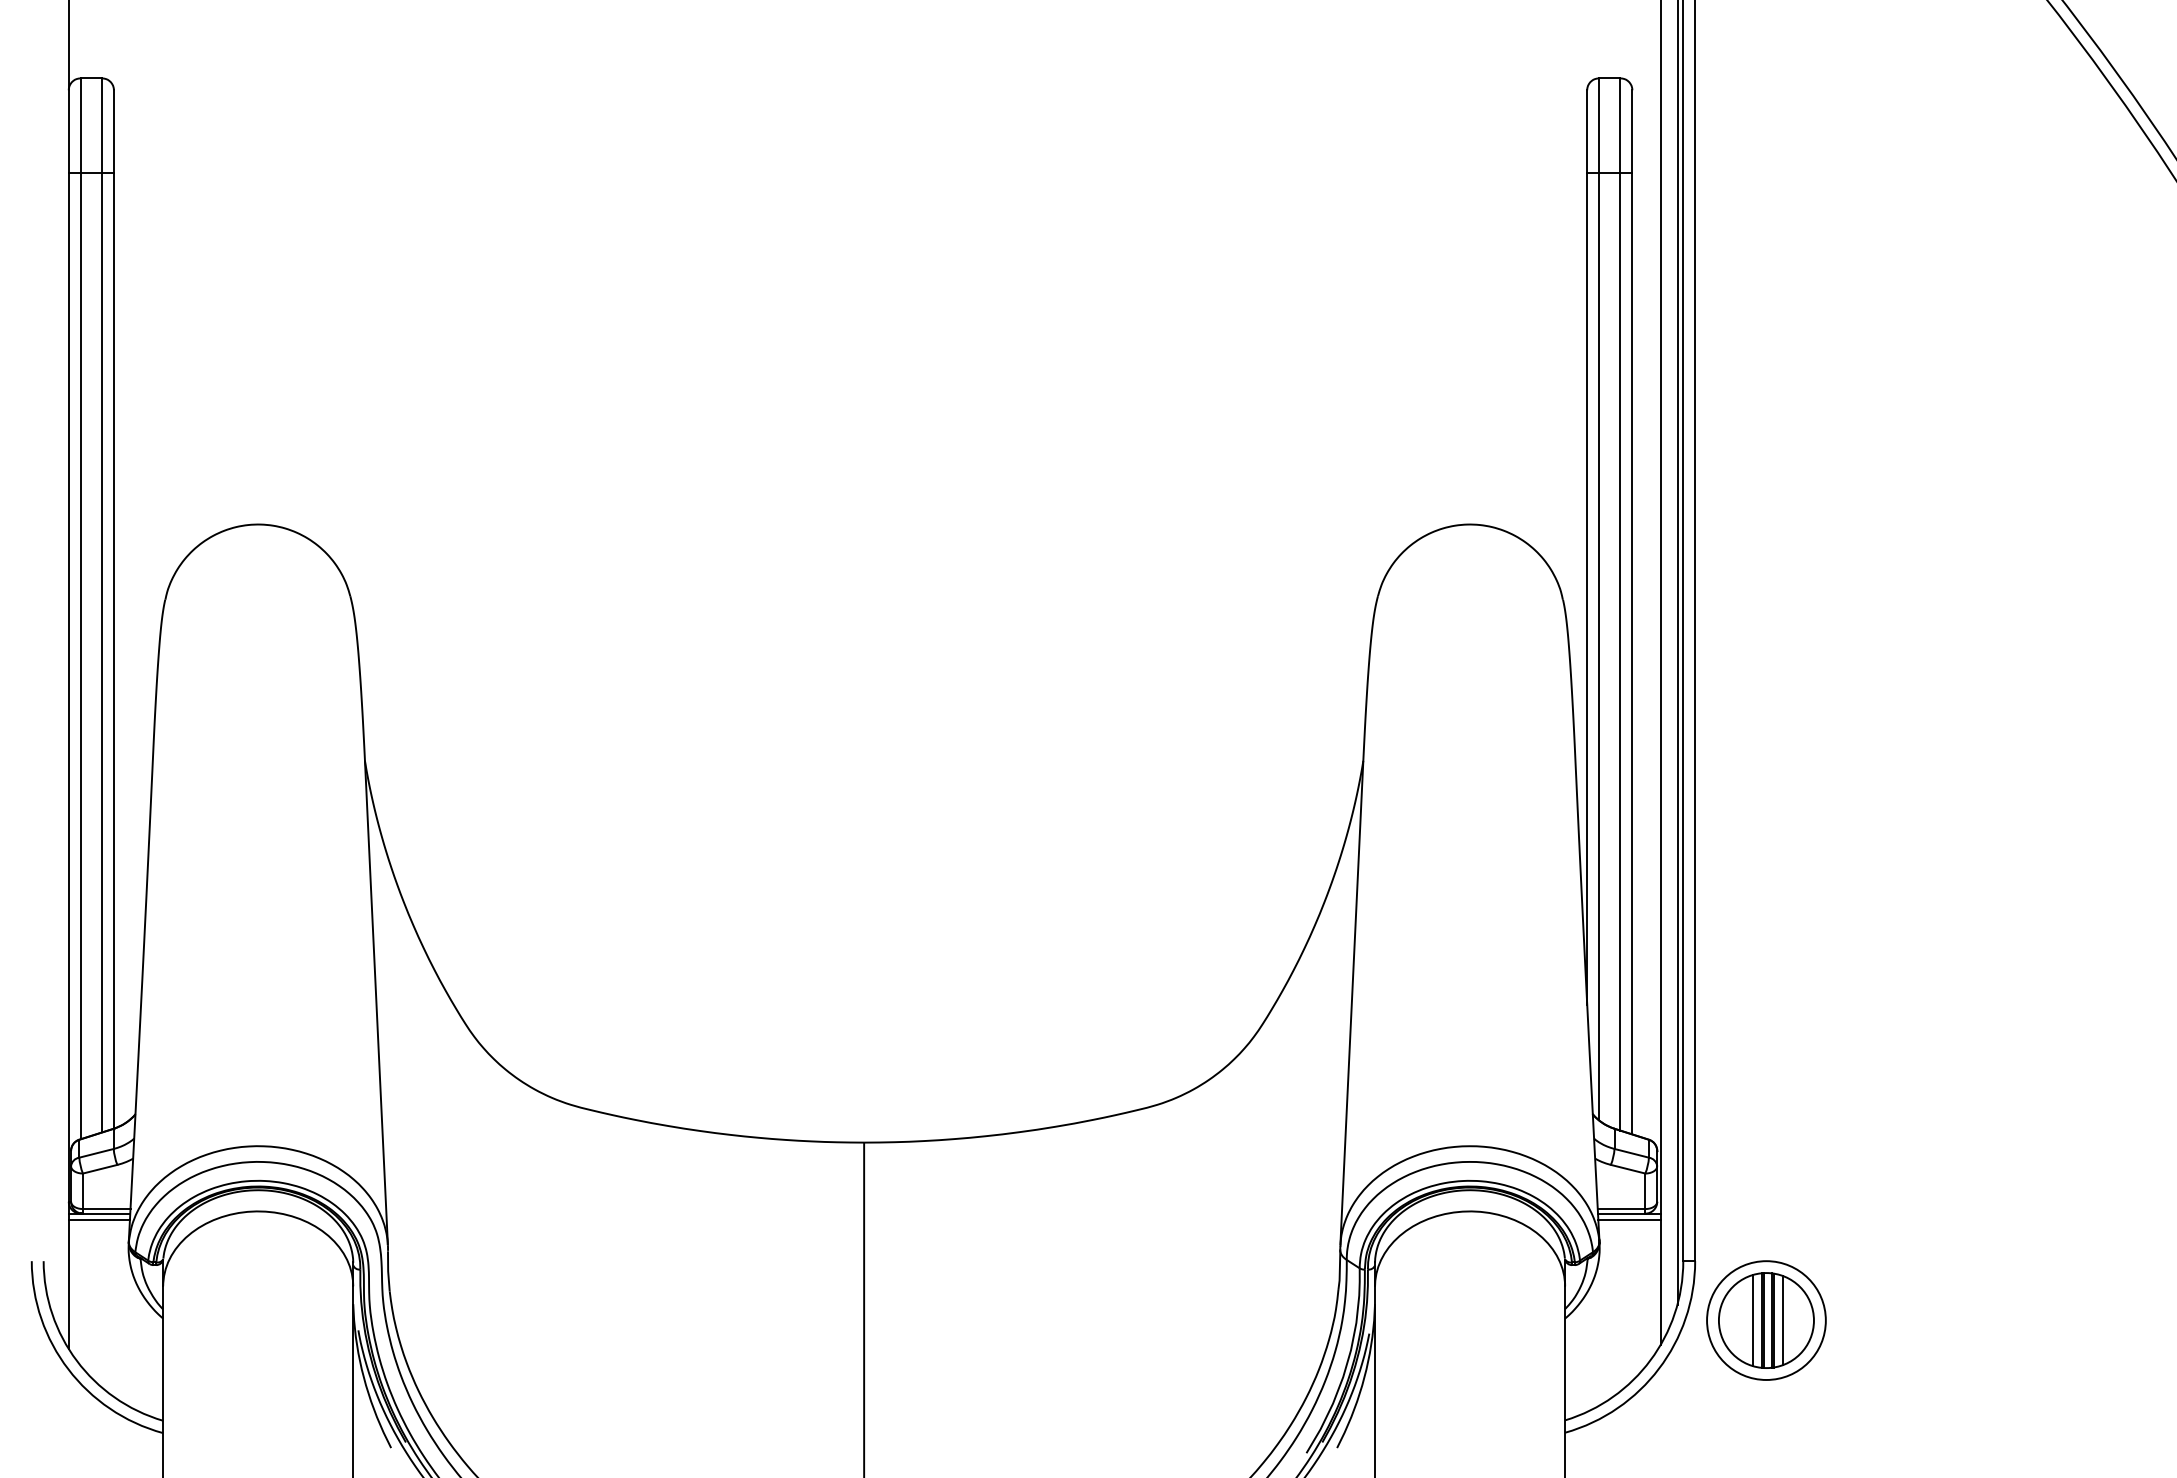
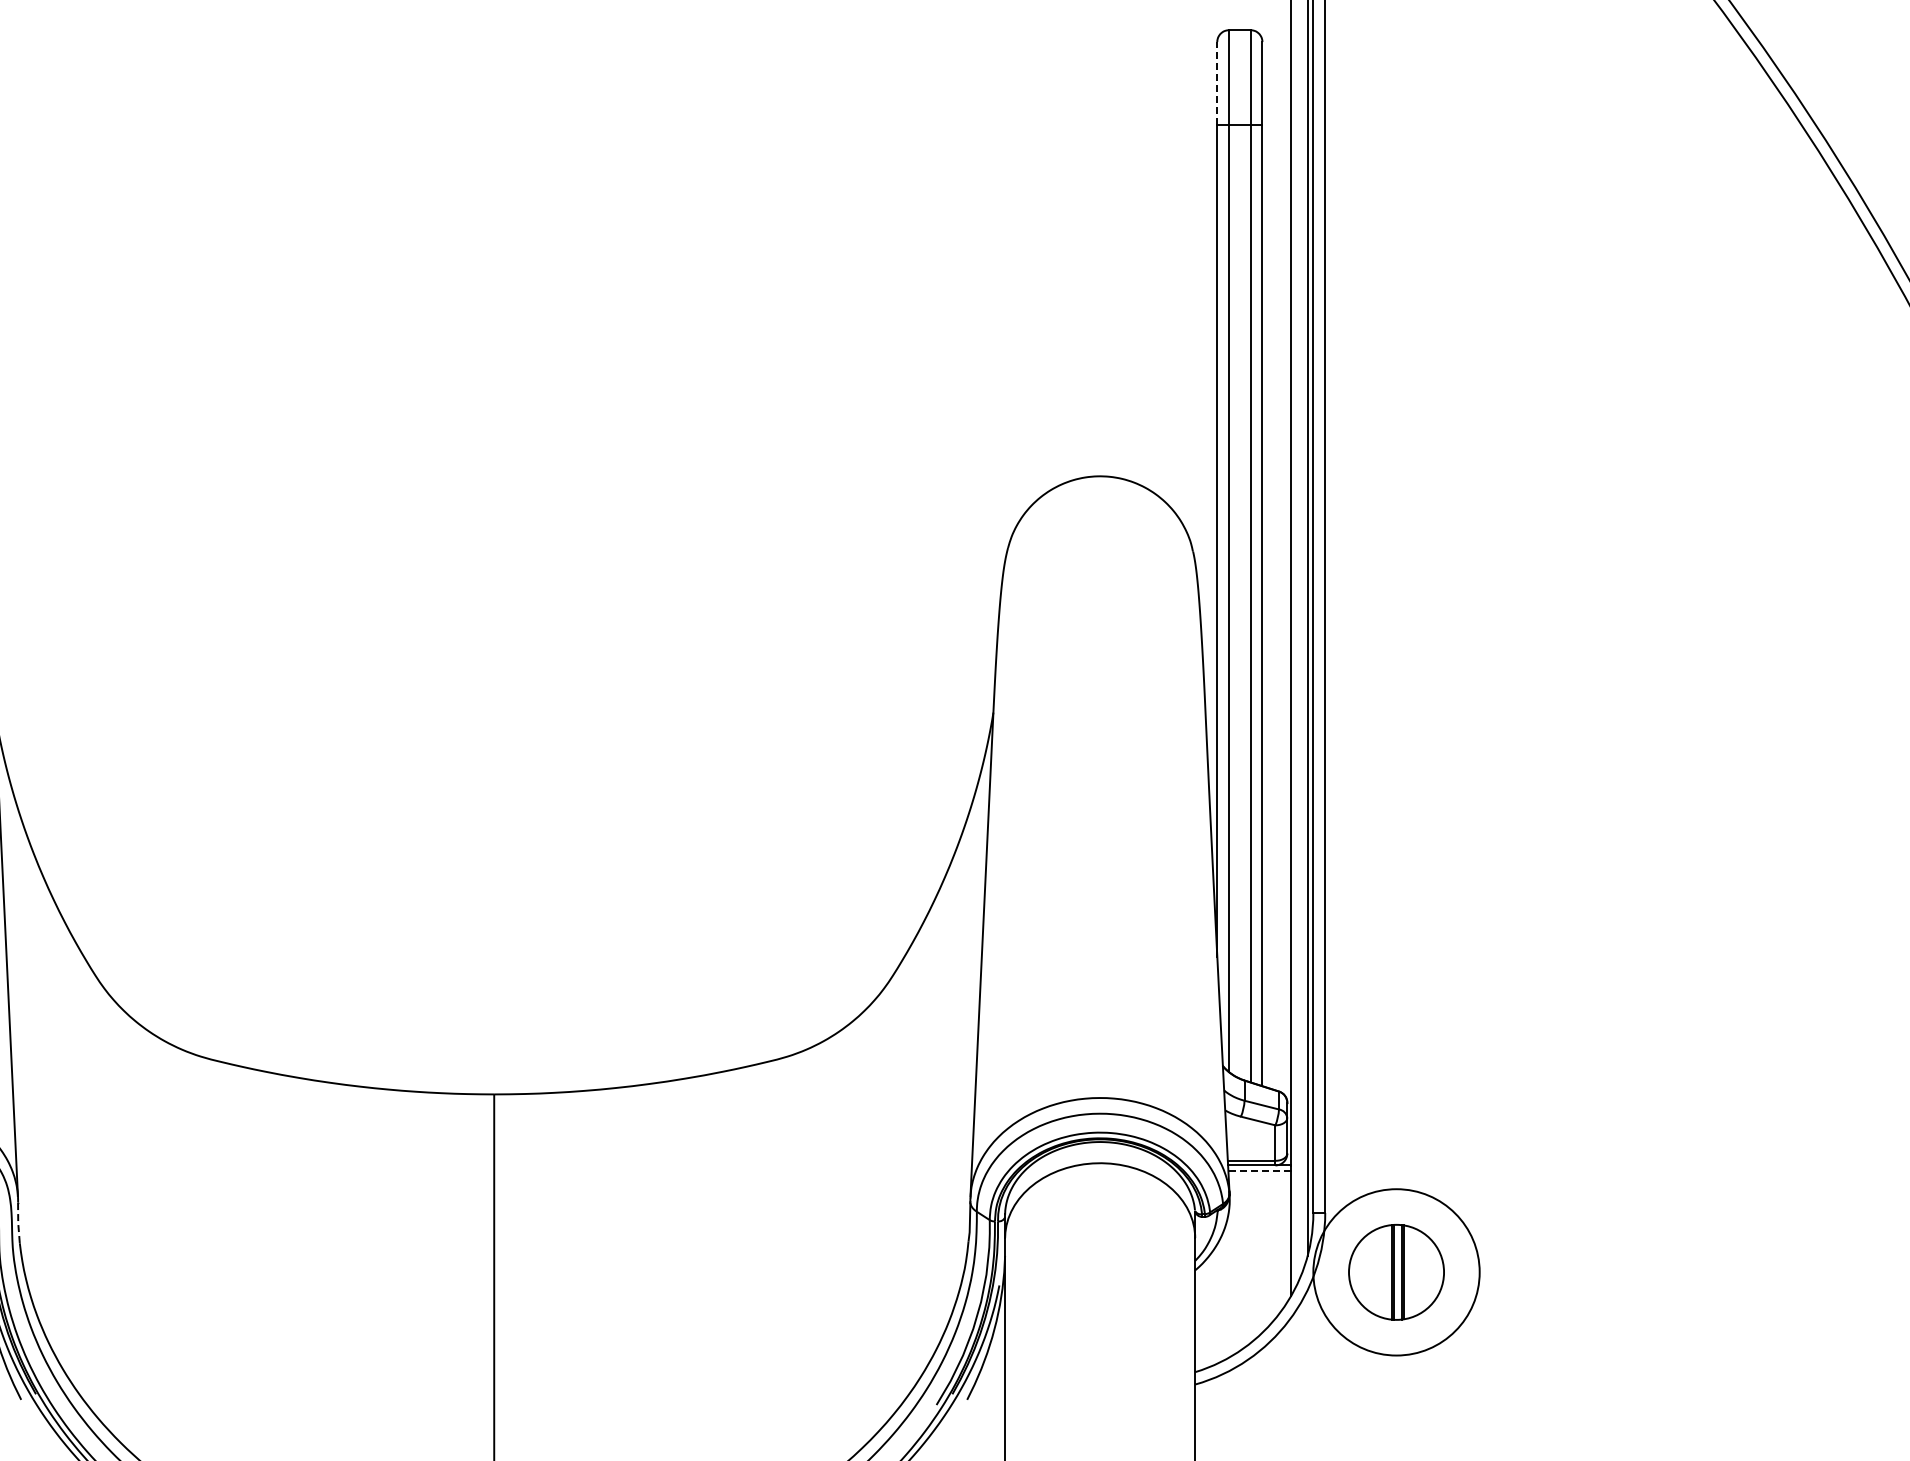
line: (1587, 131) -> (1217, 83), solid -> dashed
line: (1629, 1219) -> (1259, 1171), solid -> dashed
line: (388, 1271) -> (18, 1223), solid -> dashed
line: (1752, 1320) -> (1382, 1272), removed
circle: (1766, 1320) -> (1396, 1272), size x1.4
line: (1783, 1320) -> (1413, 1272), removed

